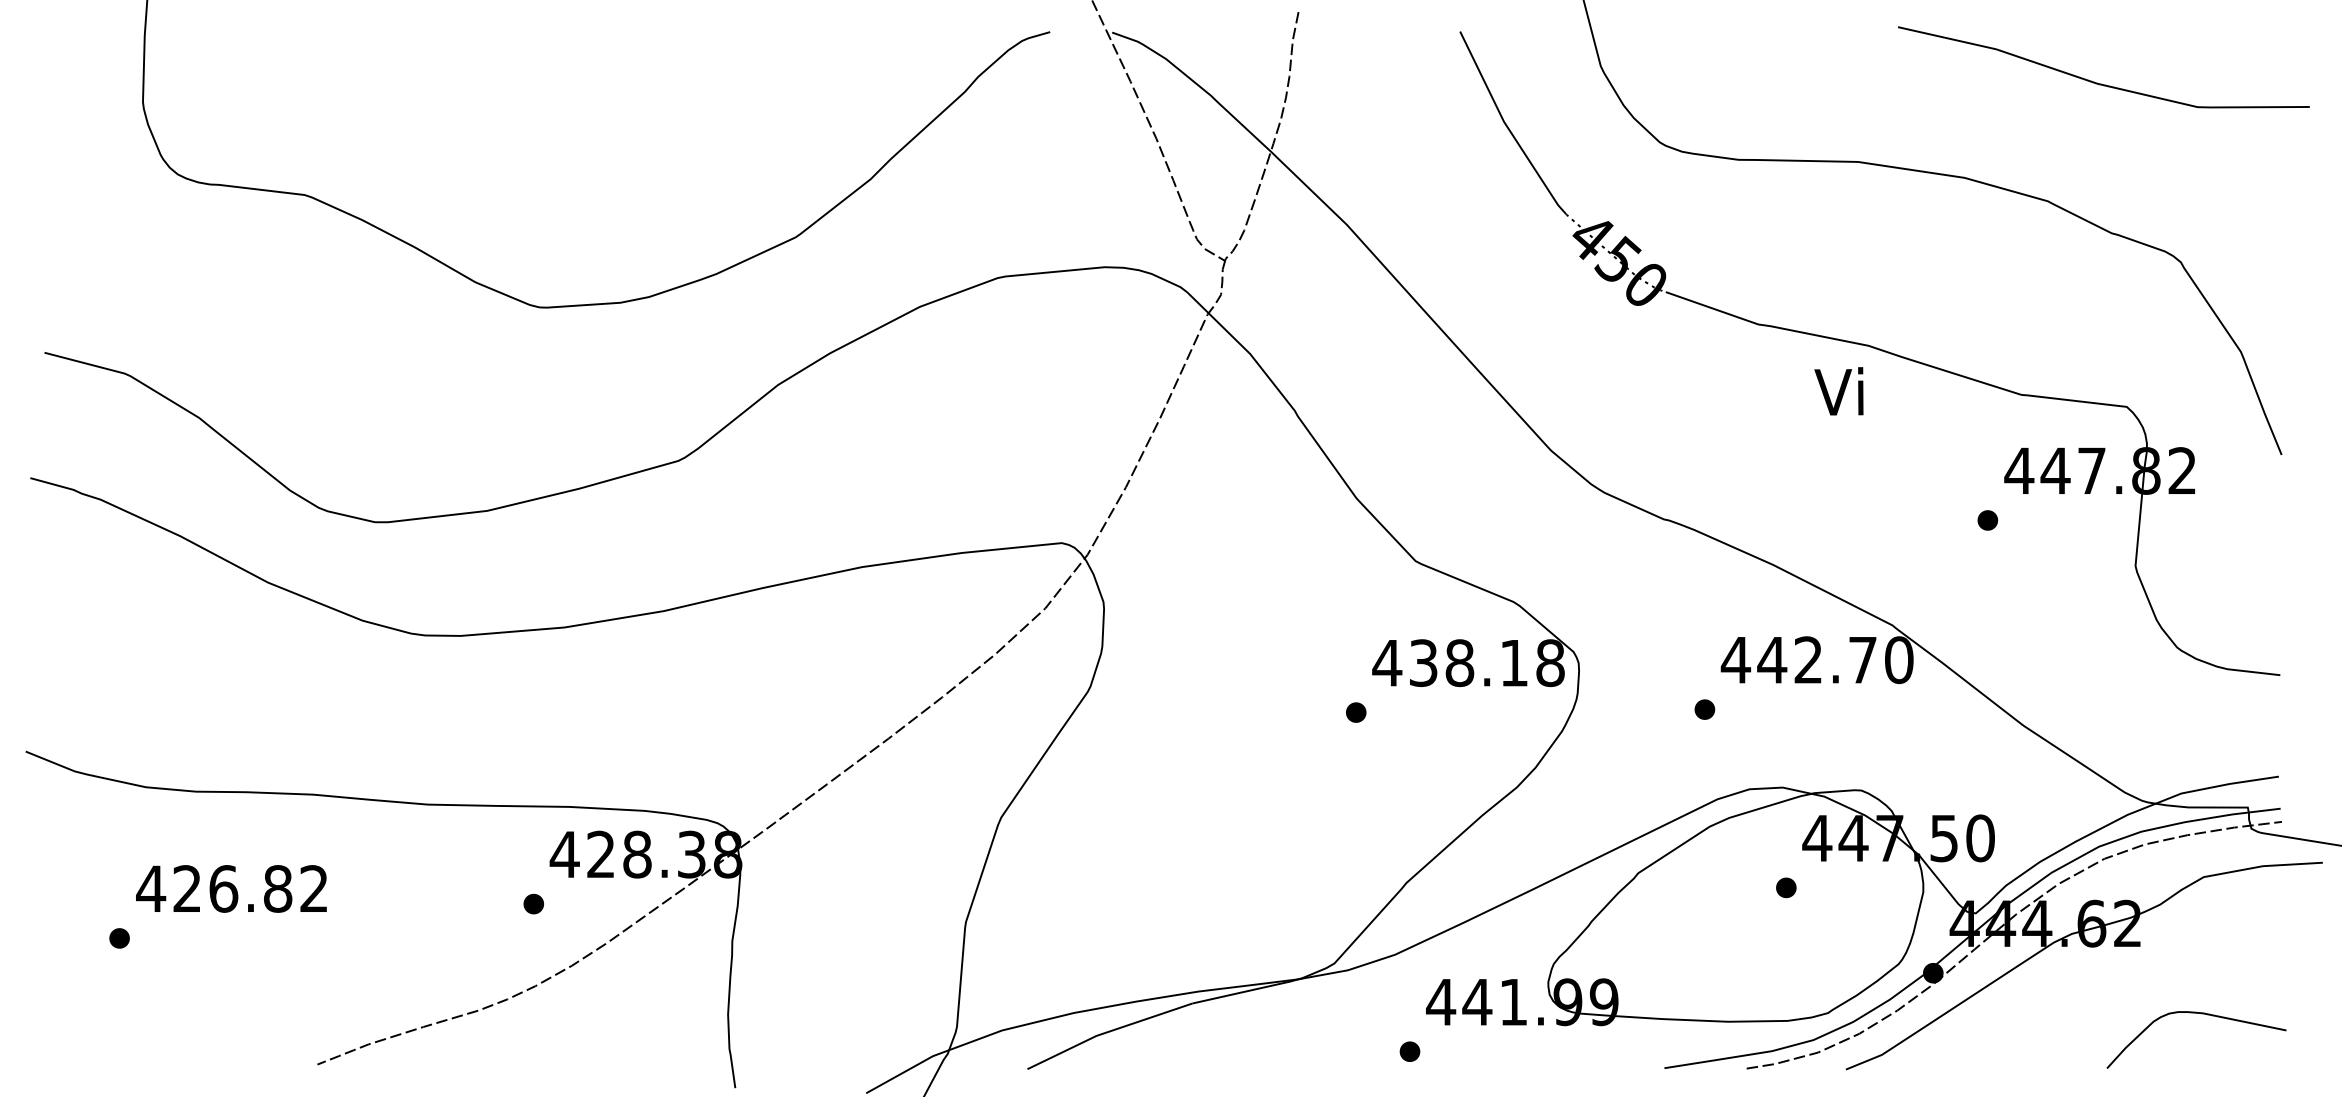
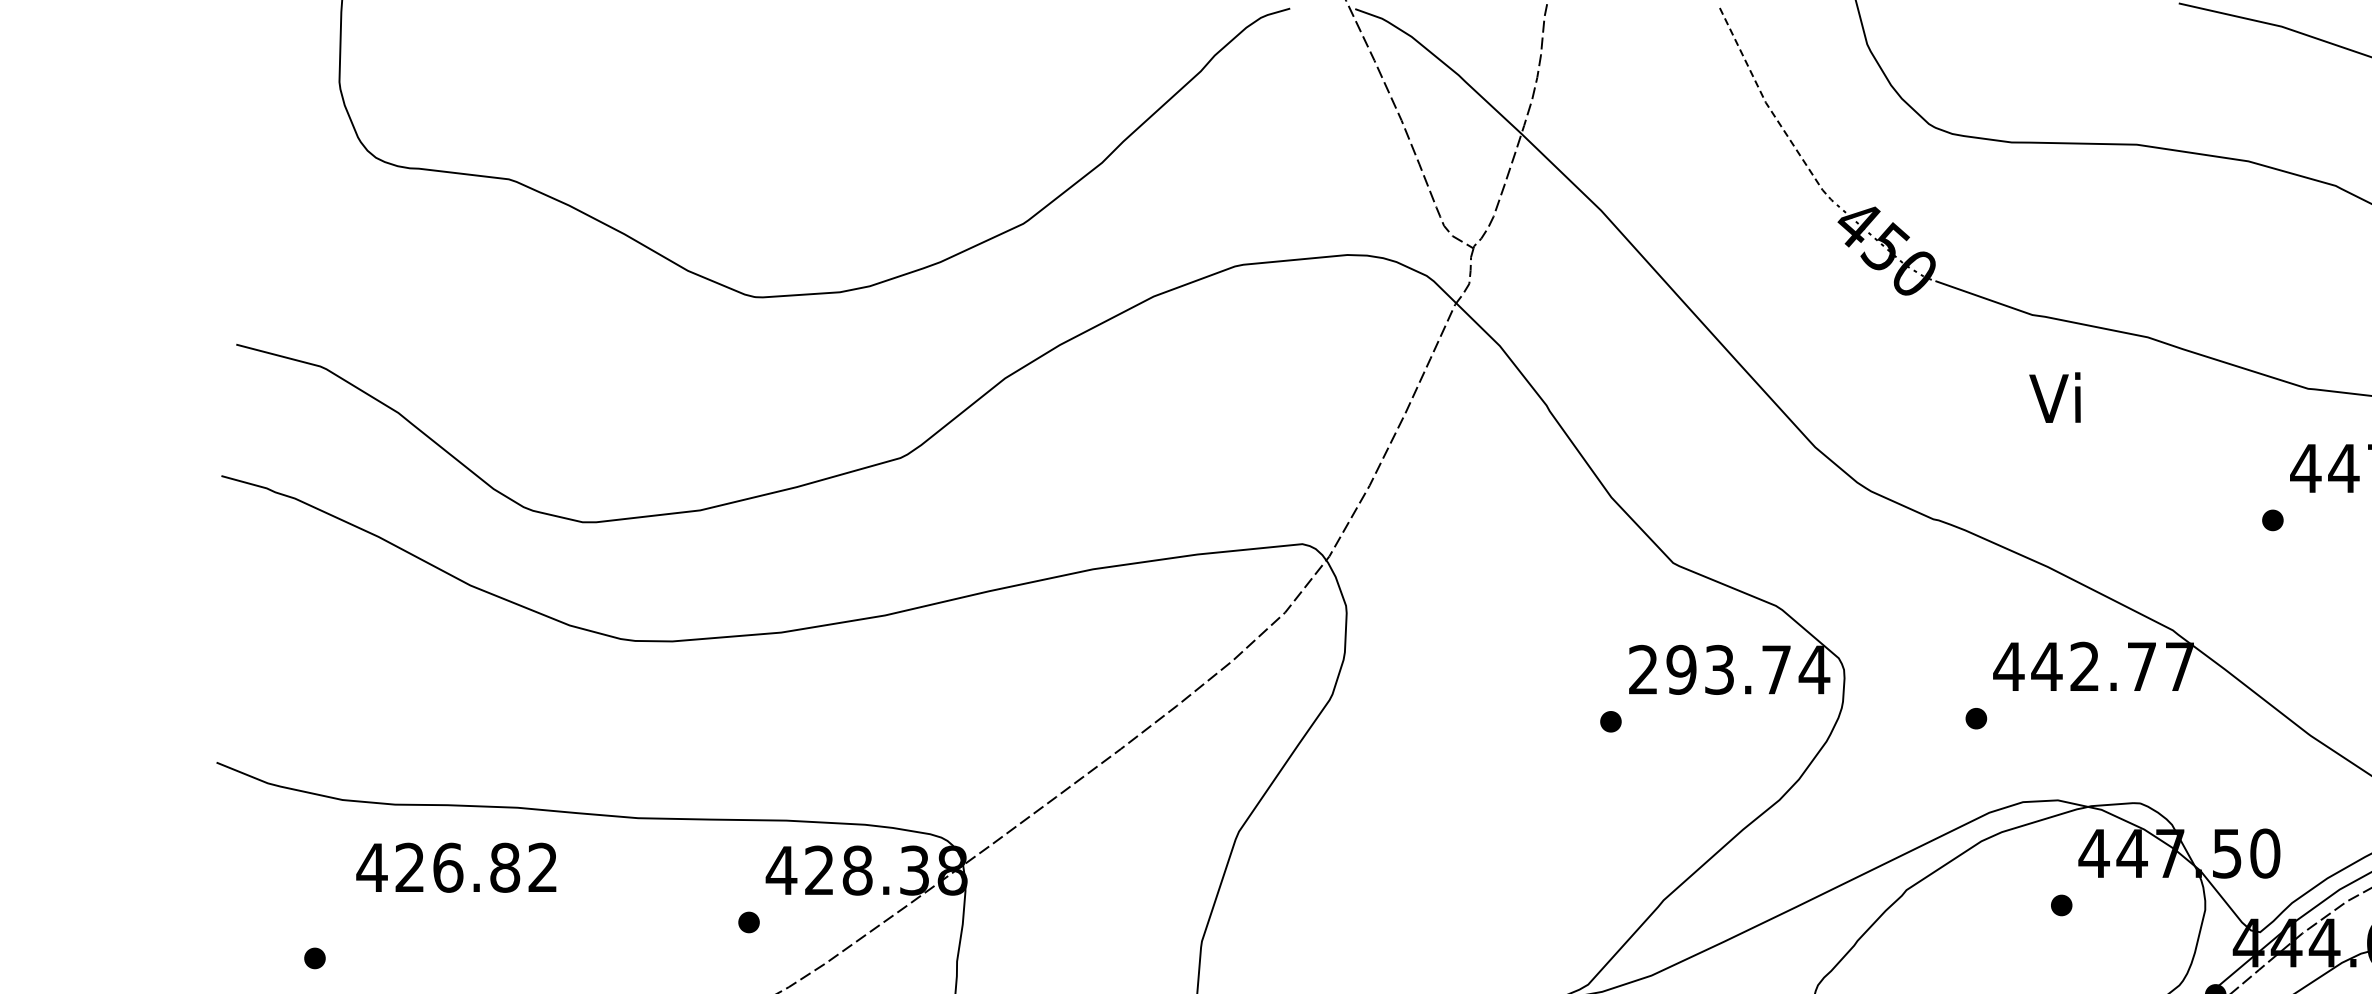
line: (1507, 126) -> (1769, 107), solid -> dashed
text: (1838, 391) -> (2054, 397), moved
text: (1899, 660) -> (2180, 667), 442.70 -> 442.77
text: (1468, 663) -> (1728, 670), 438.18 -> 293.74
text: (231, 888) -> (456, 867), moved

